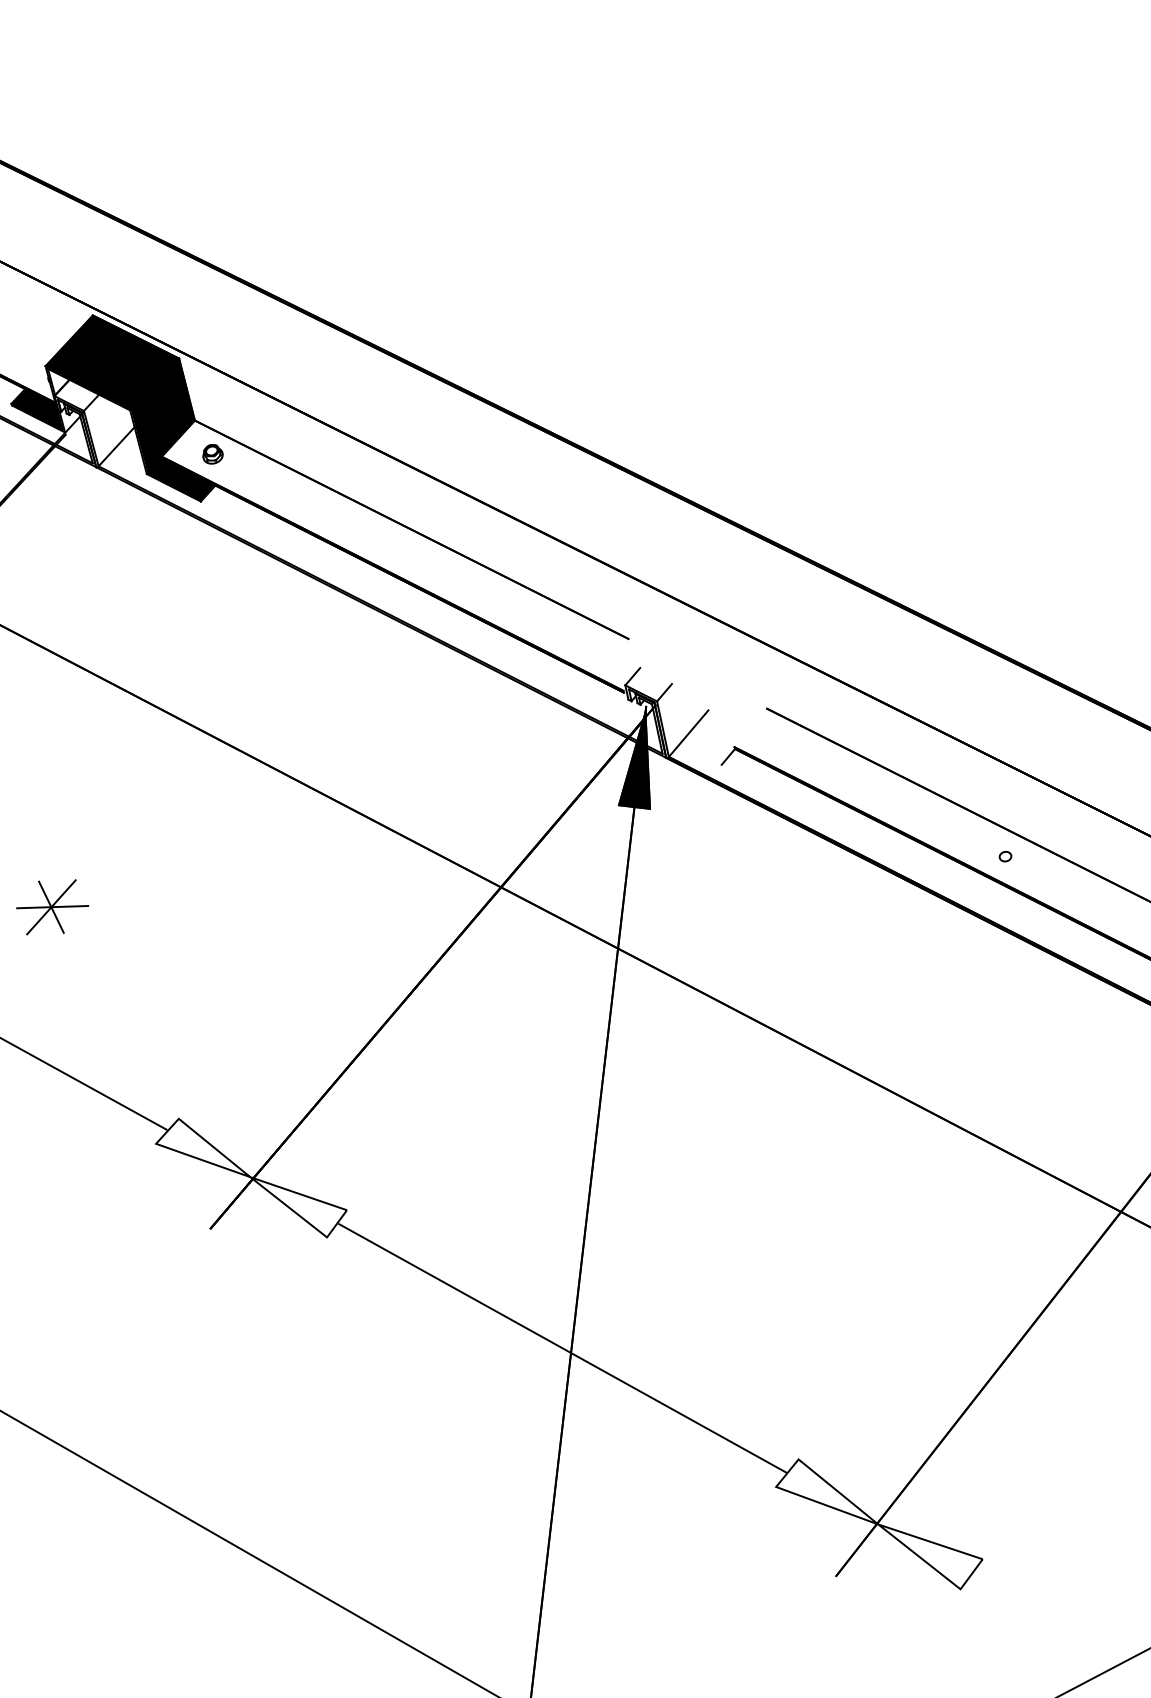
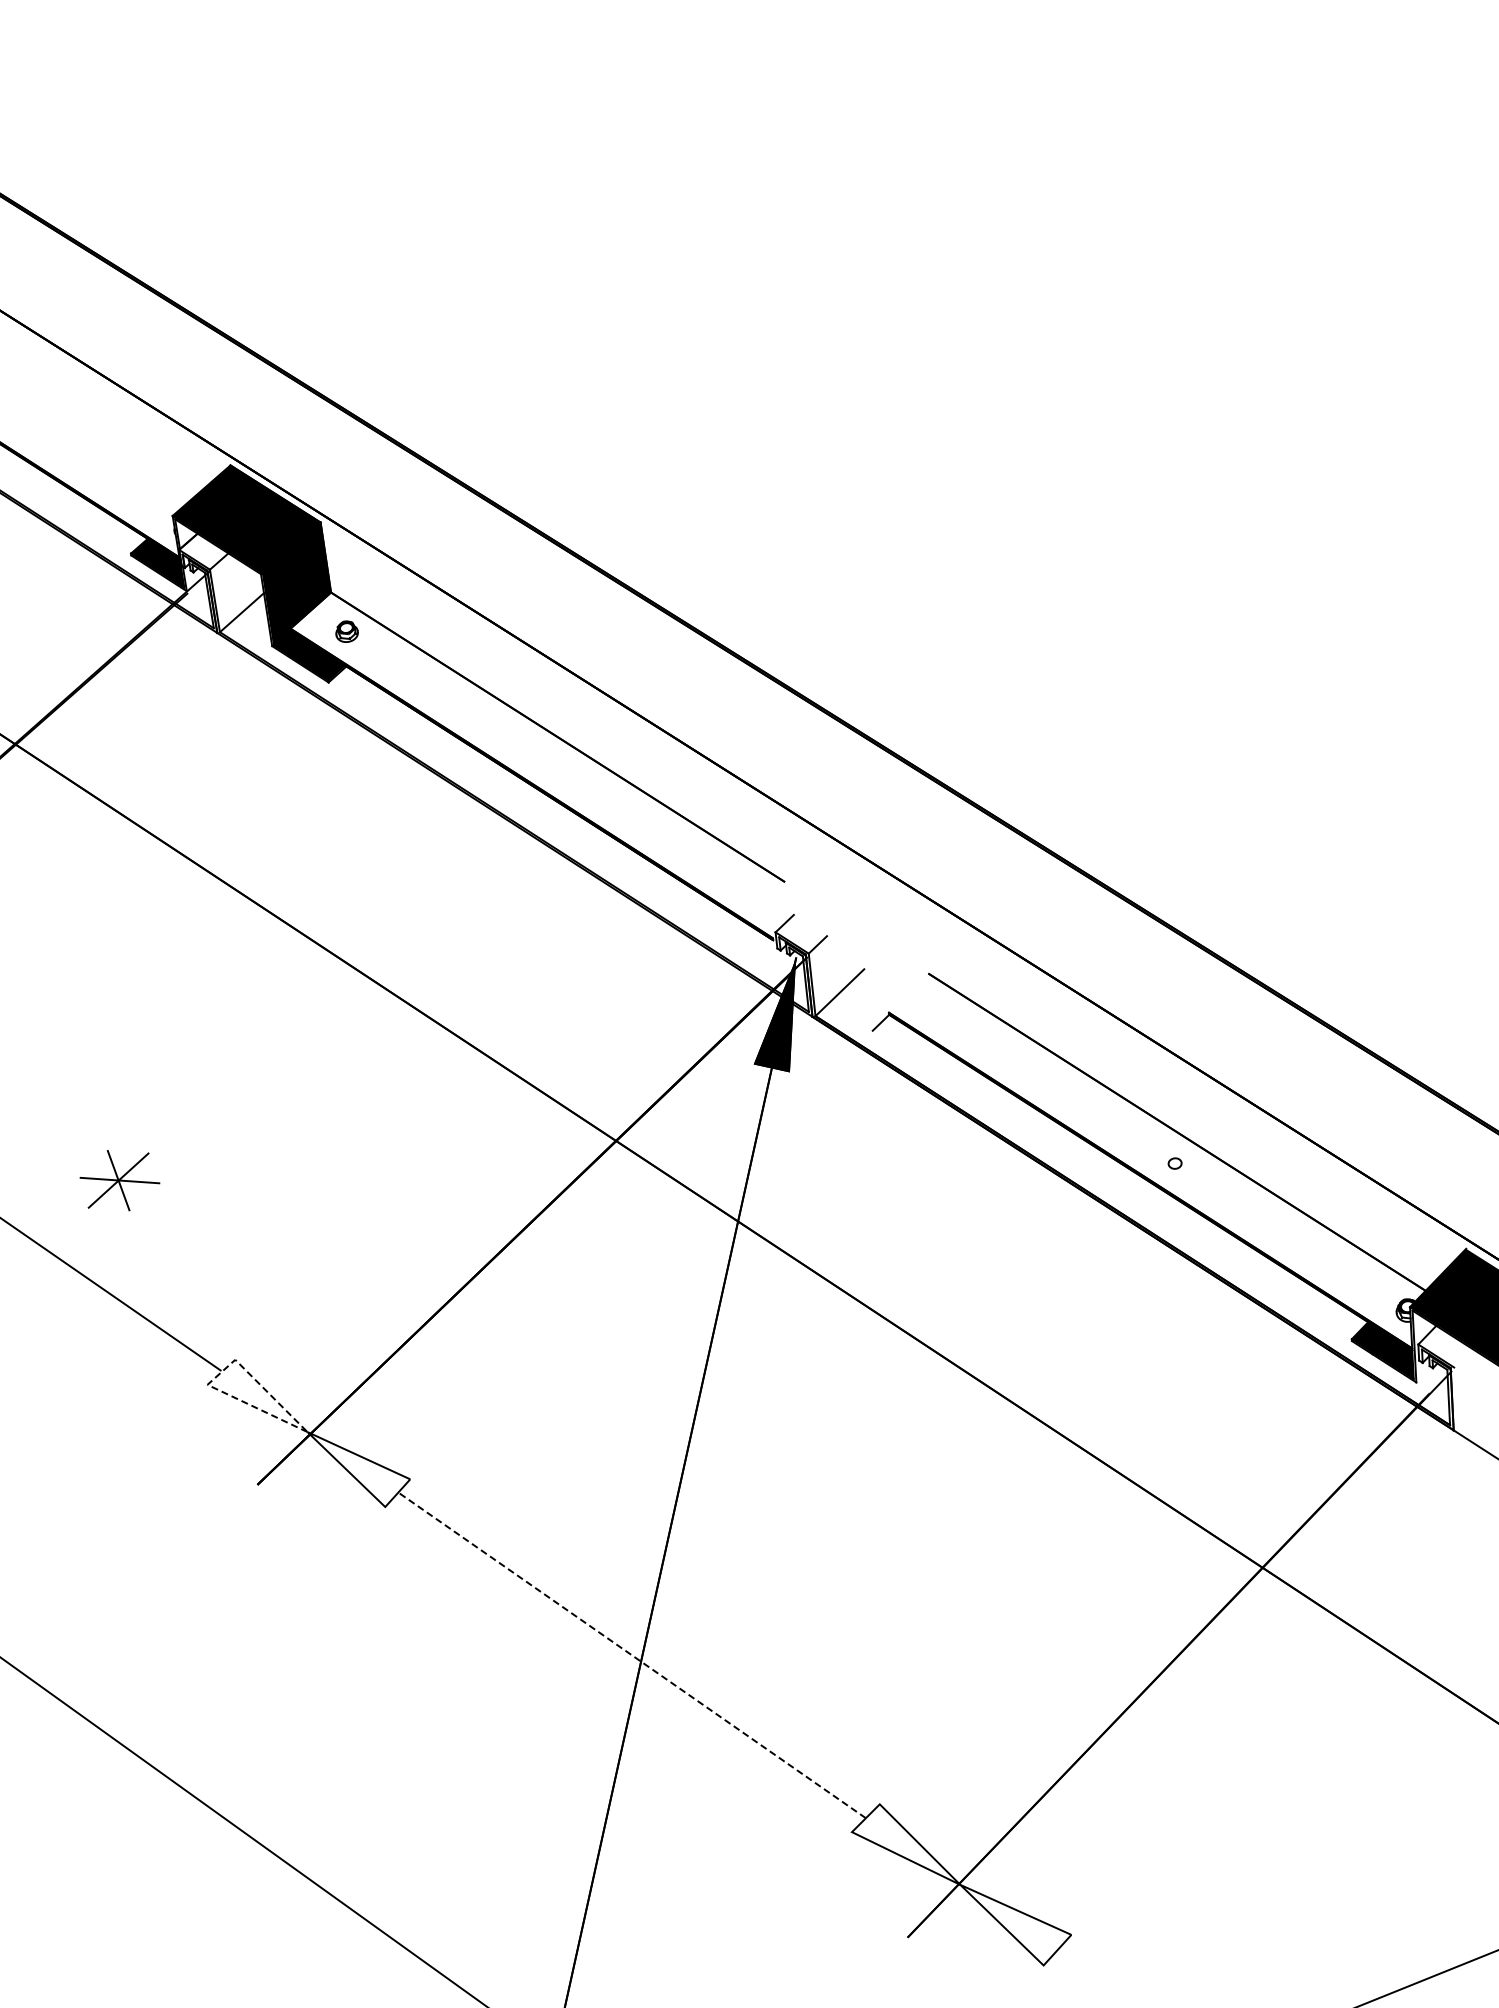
part: (52, 907) -> (119, 1180), moved
line: (165, 1133) -> (218, 1374), solid -> dashed
line: (562, 1348) -> (632, 1655), solid -> dashed

